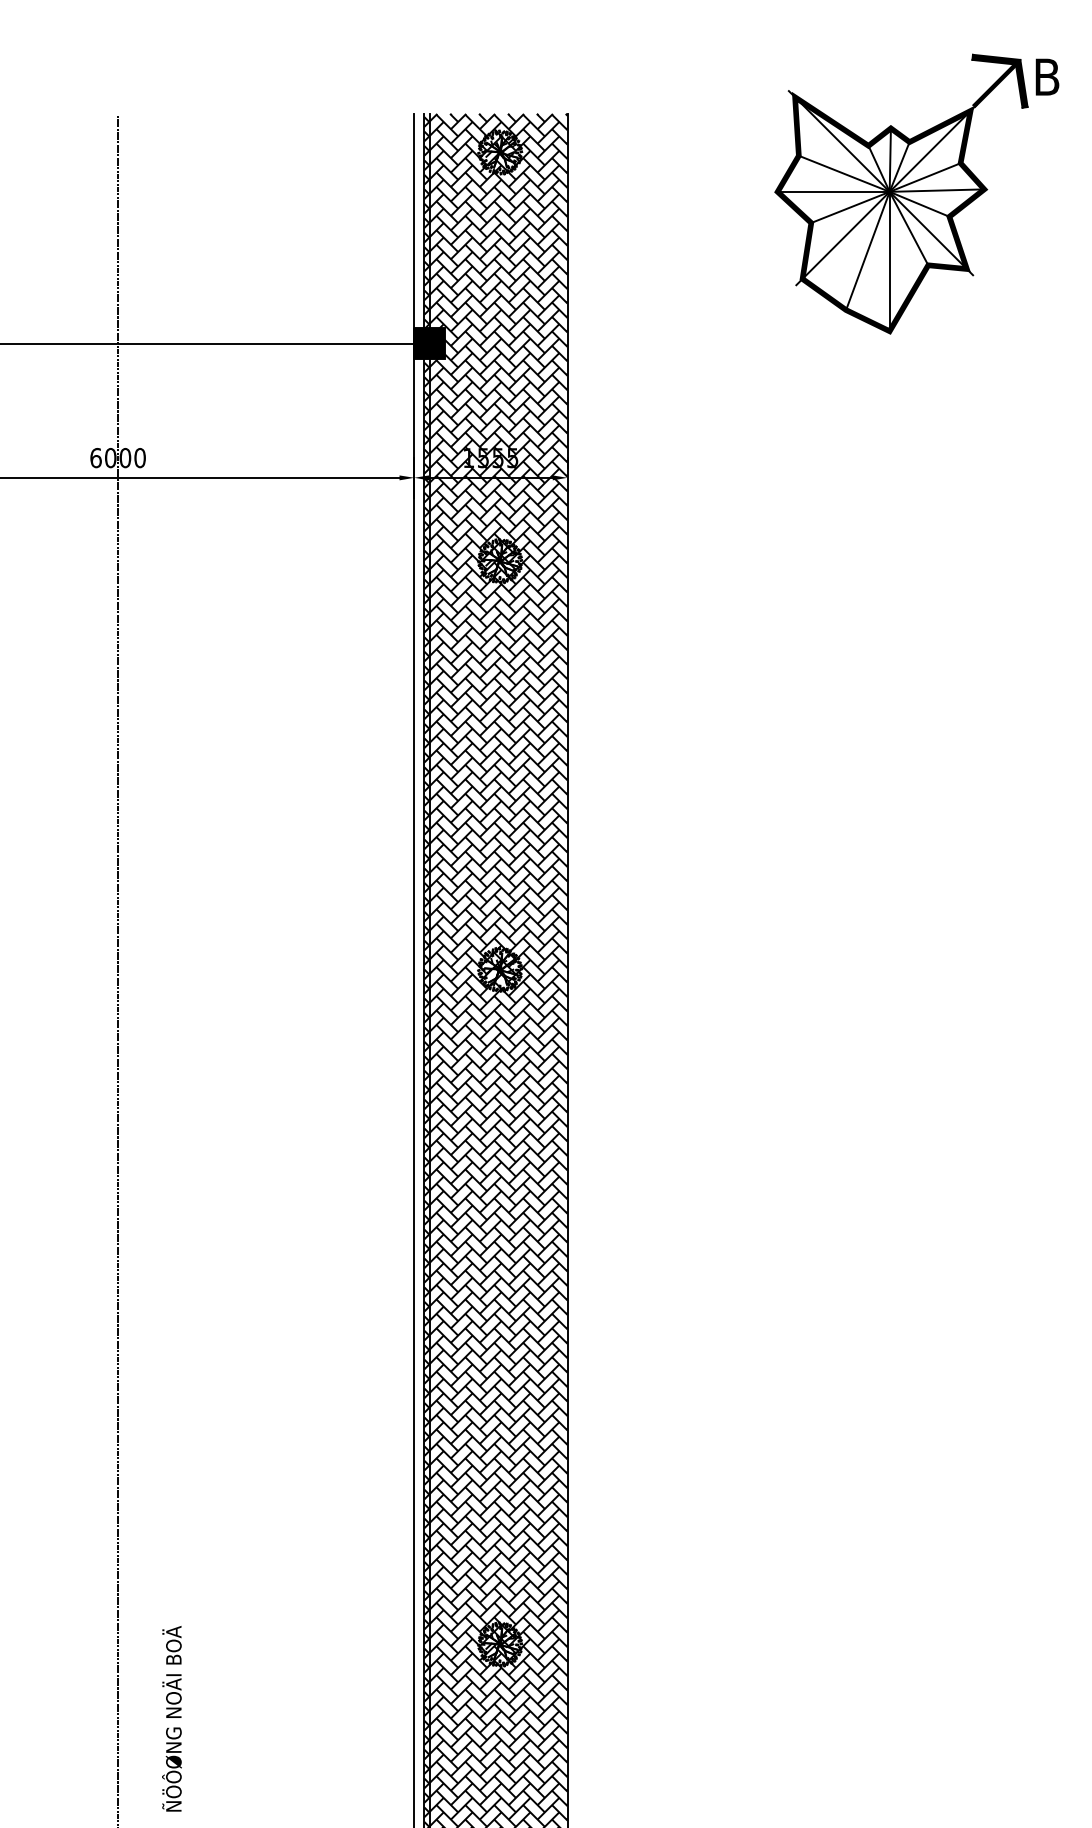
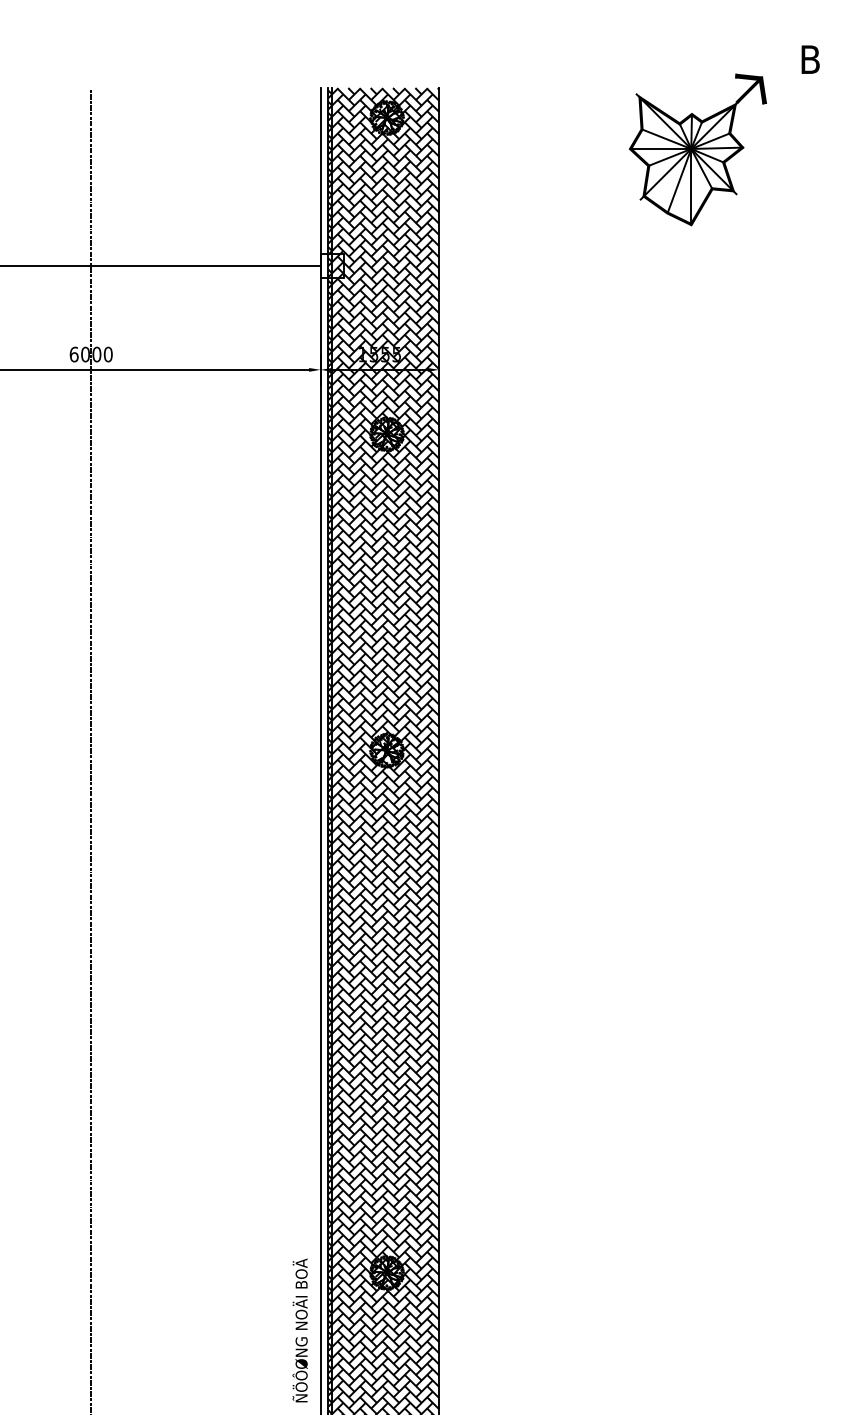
part: (901, 193) -> (697, 149), size x0.7
fill: (429, 343) -> (332, 265), removed
text: (171, 1718) -> (299, 1330), moved

